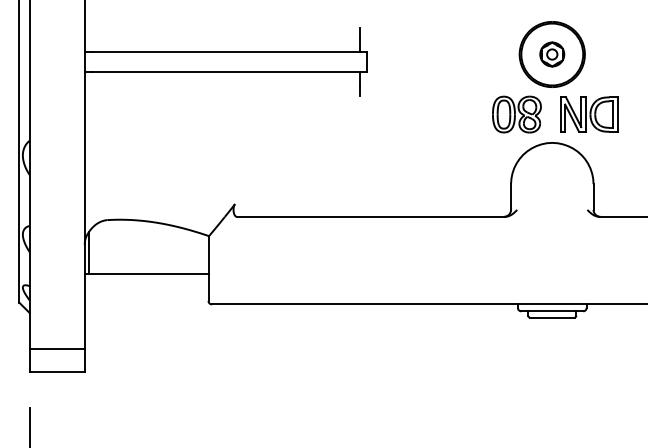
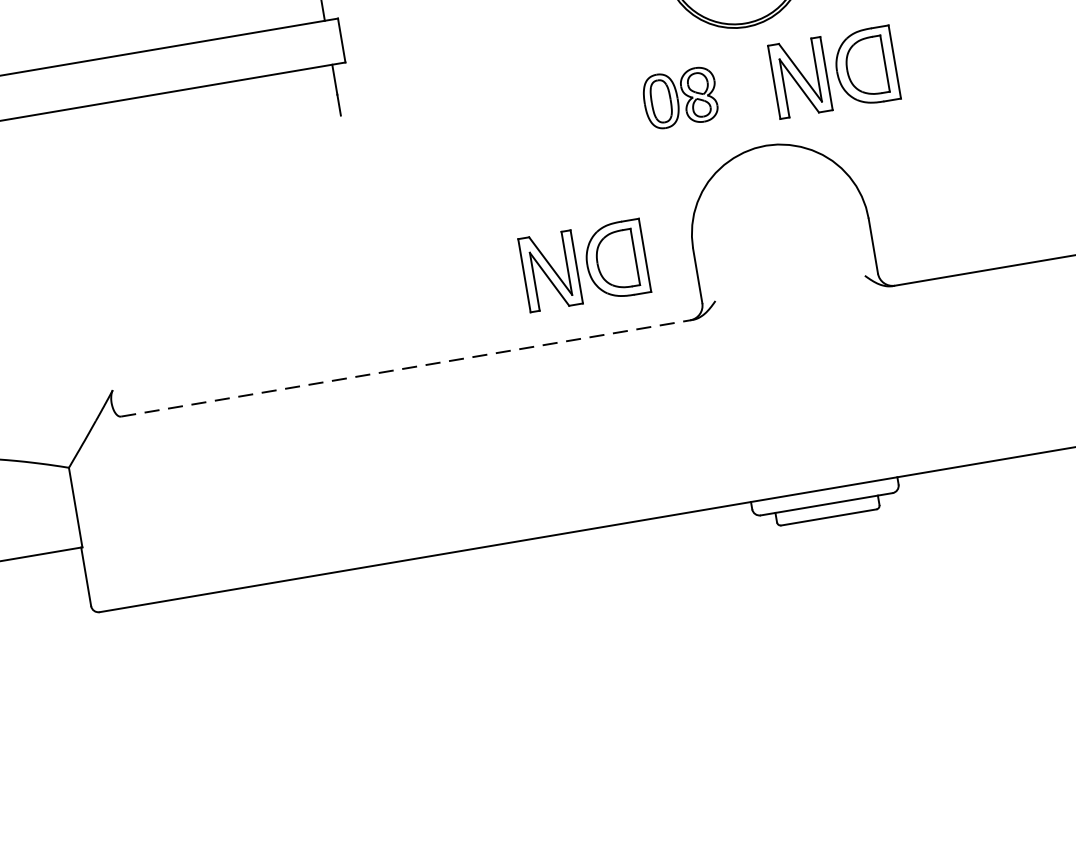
part: (516, 114) -> (679, 98), size x0.7
part: (460, 183) -> (585, 265), added
line: (371, 216) -> (407, 367), solid -> dashed

